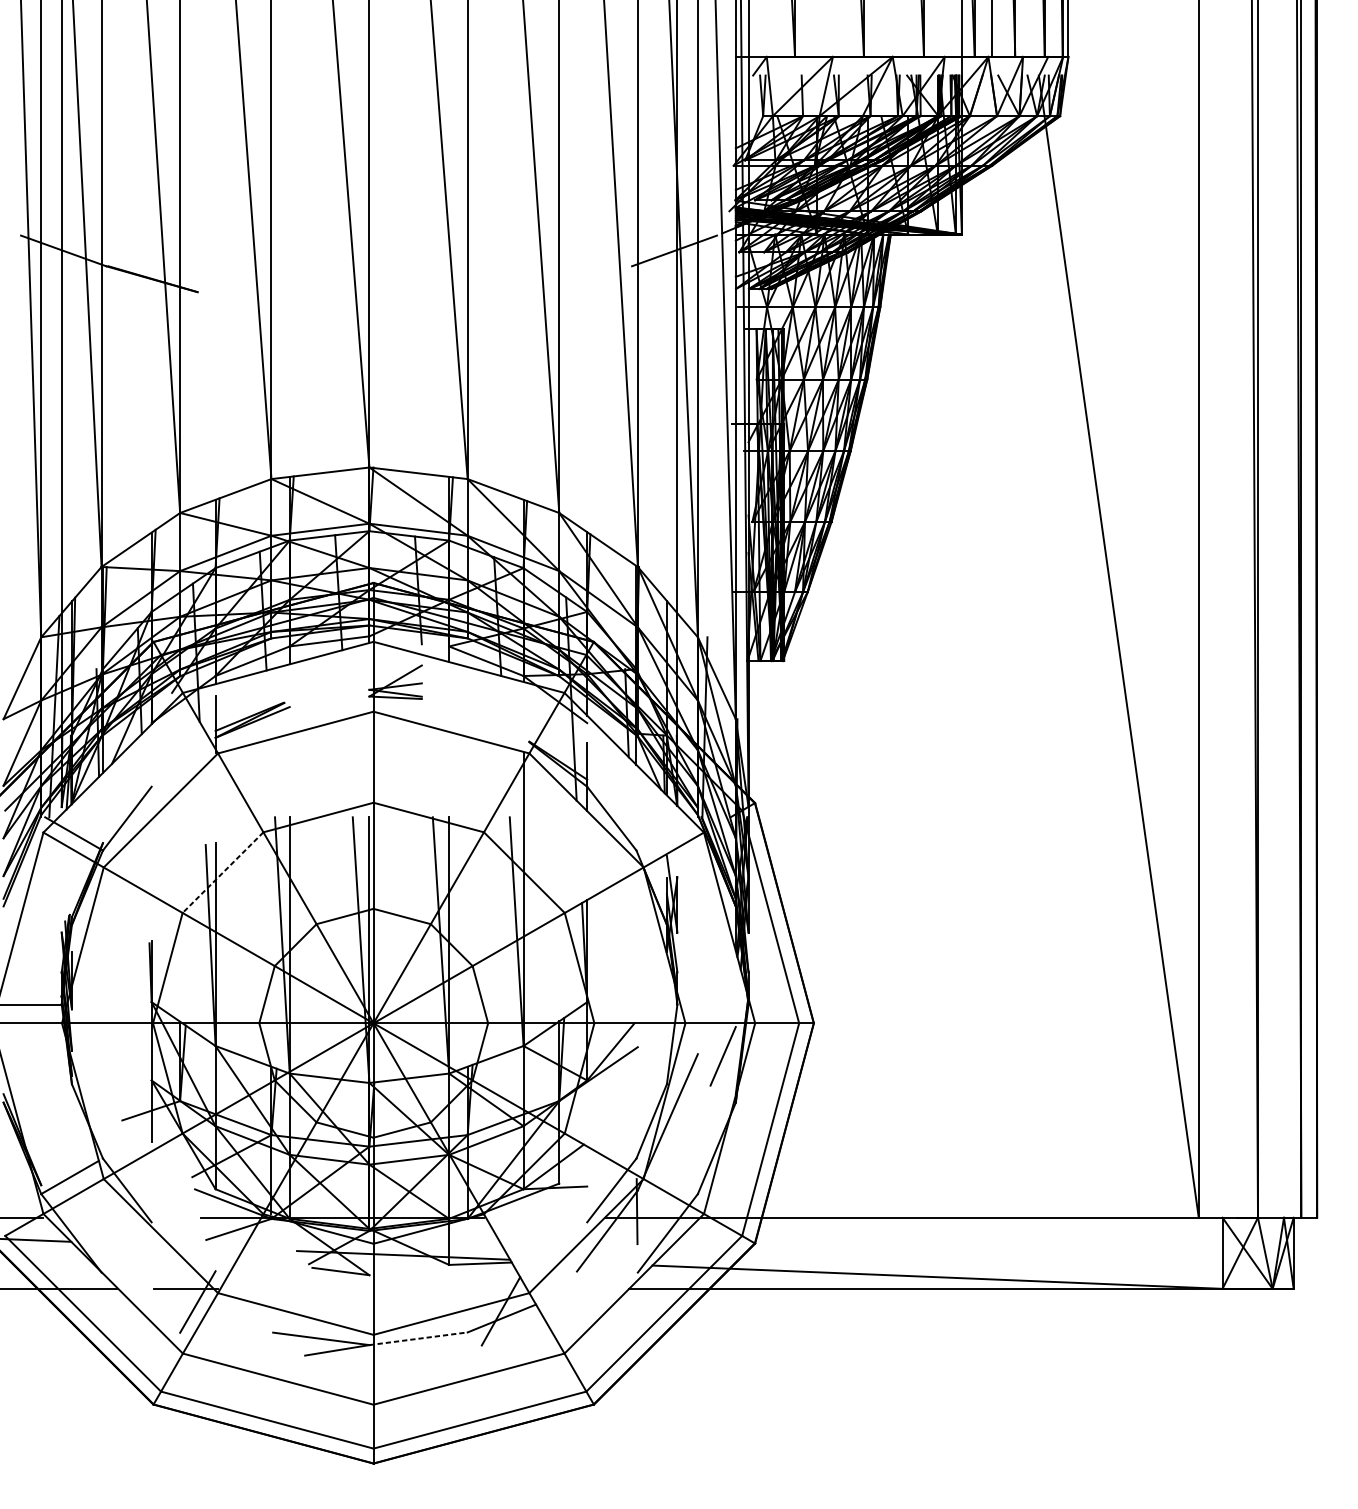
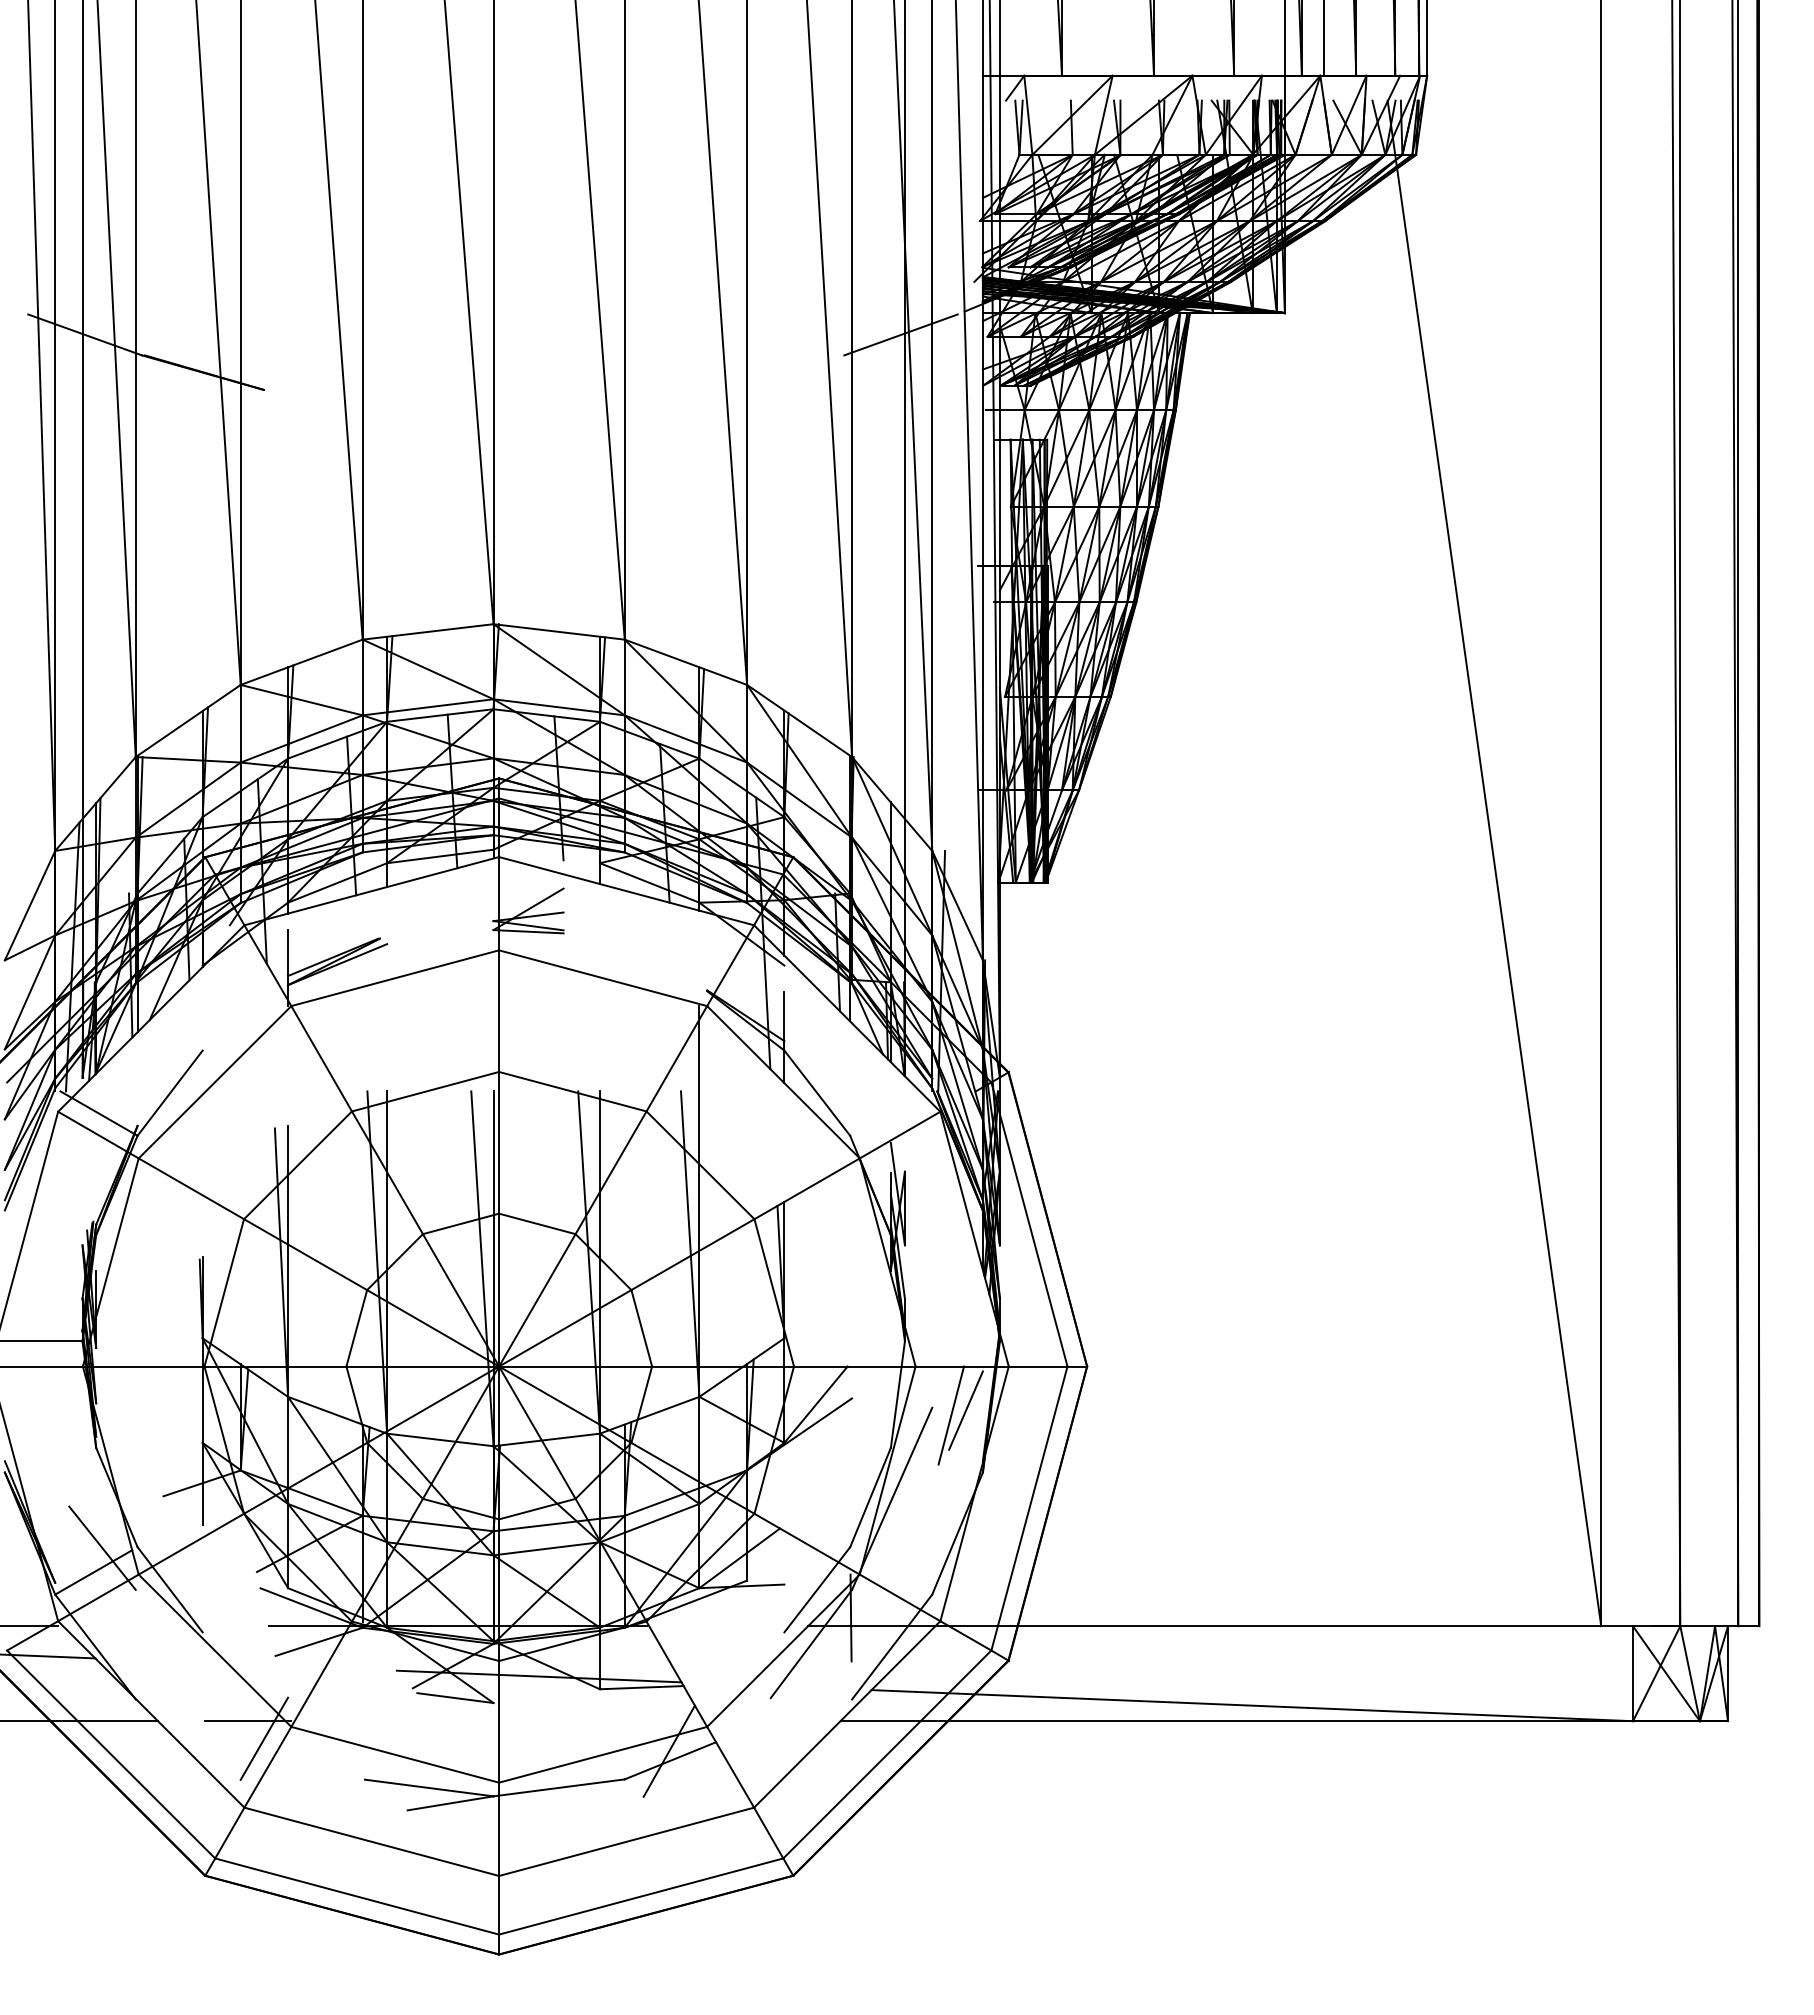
line: (222, 872) -> (297, 1165), dashed -> solid
line: (712, 1059) -> (951, 1415), added
line: (76, 1158) -> (102, 1547), added
line: (418, 1338) -> (559, 1787), dashed -> solid

